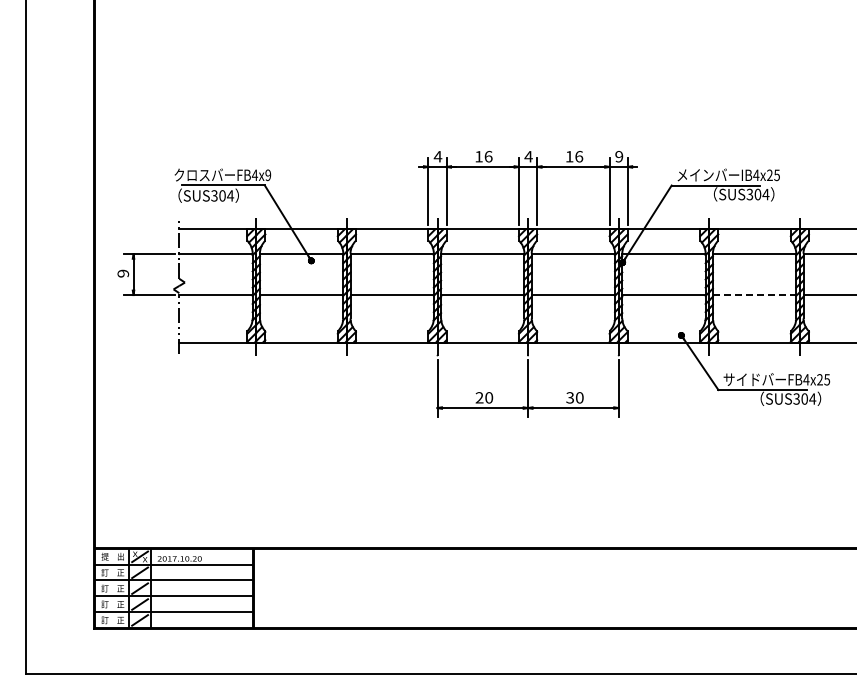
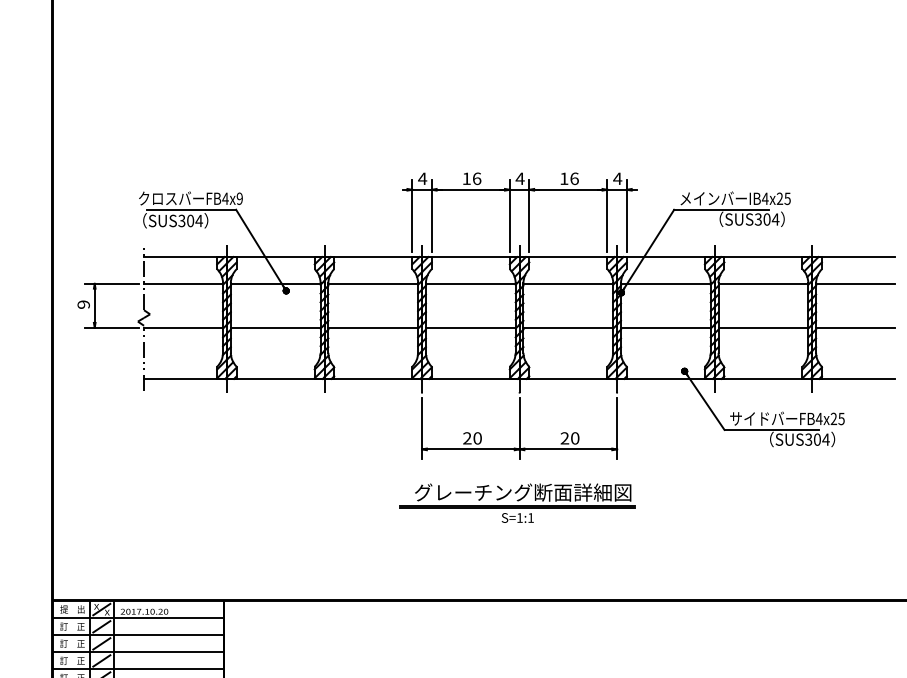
text: (619, 156) -> (617, 178), 9 -> 4
line: (754, 295) -> (763, 328), dashed -> solid
text: (570, 397) -> (565, 438), 30 -> 20
part: (525, 457) -> (516, 502), added

